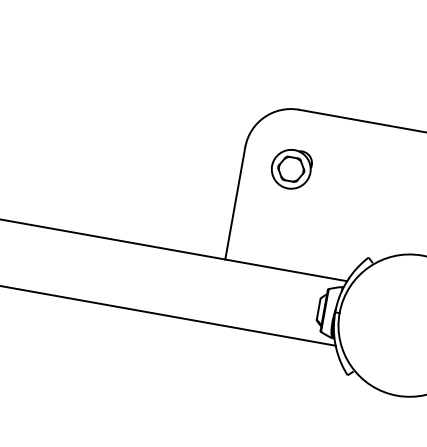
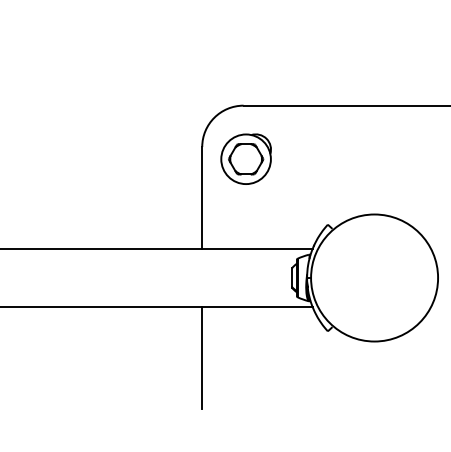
part: (290, 168) -> (245, 158), size x1.43
line: (204, 379) -> (202, 357), added

